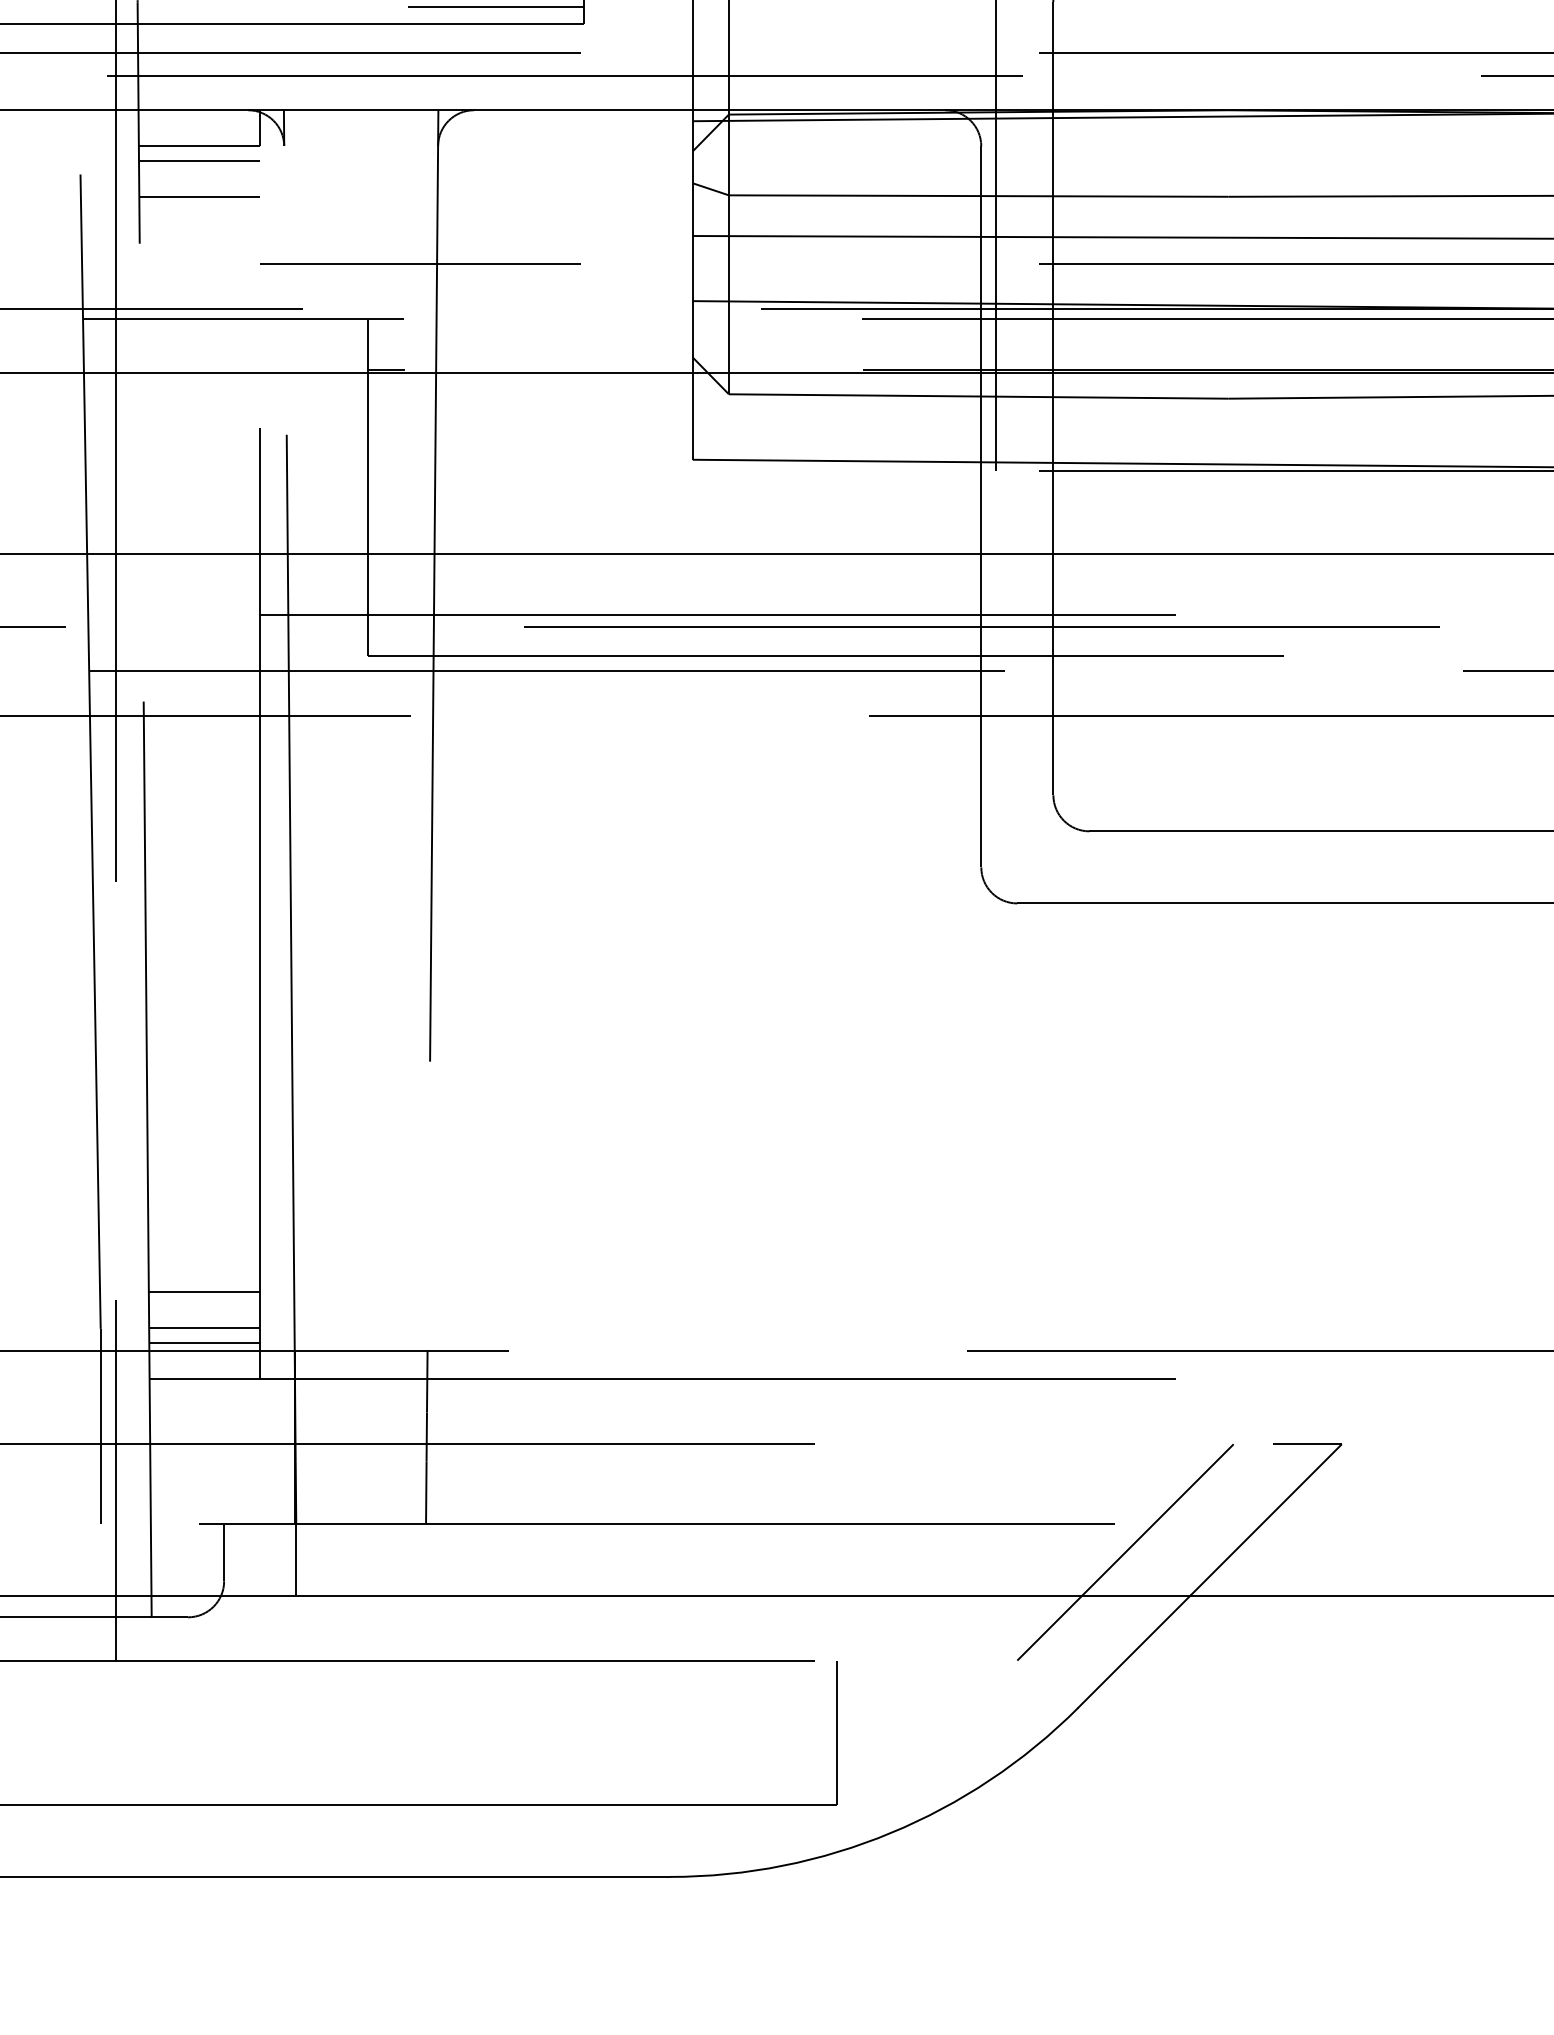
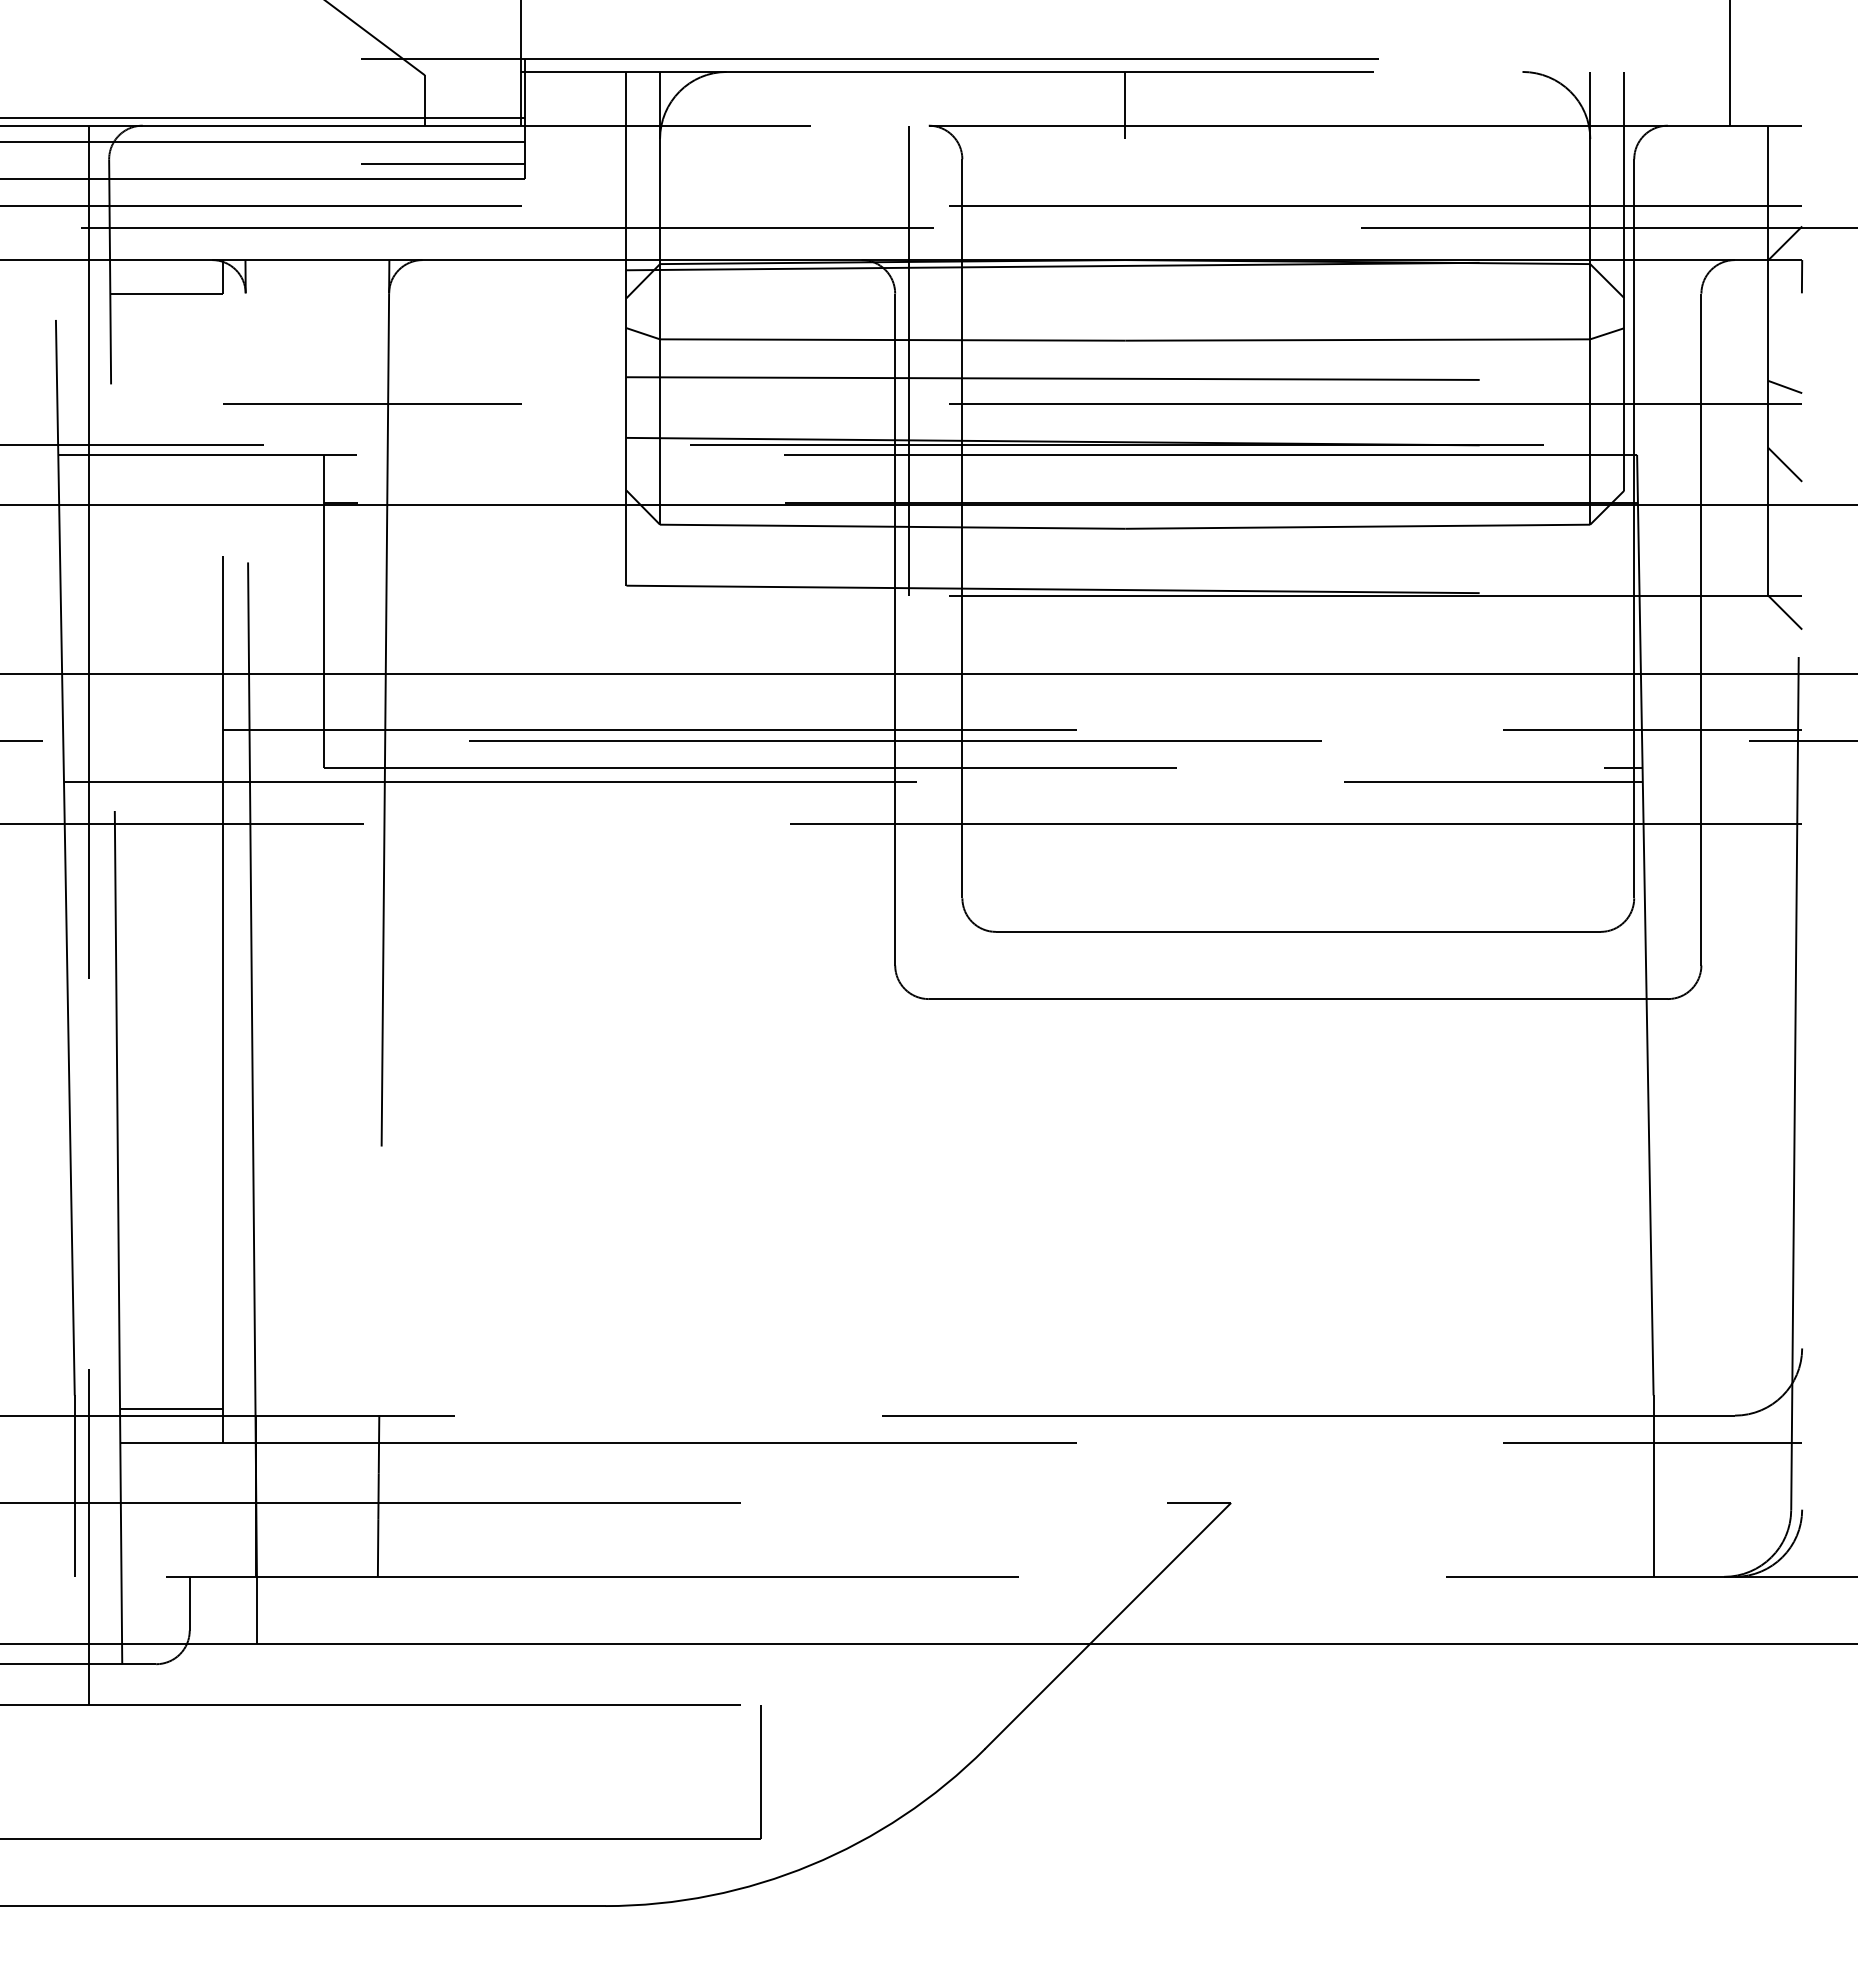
line: (199, 161) -> (166, 307), removed
line: (199, 197) -> (166, 341), removed
line: (204, 1292) -> (171, 1361), removed
line: (204, 1327) -> (171, 1394), removed
line: (1125, 1552) -> (1029, 1603), removed

